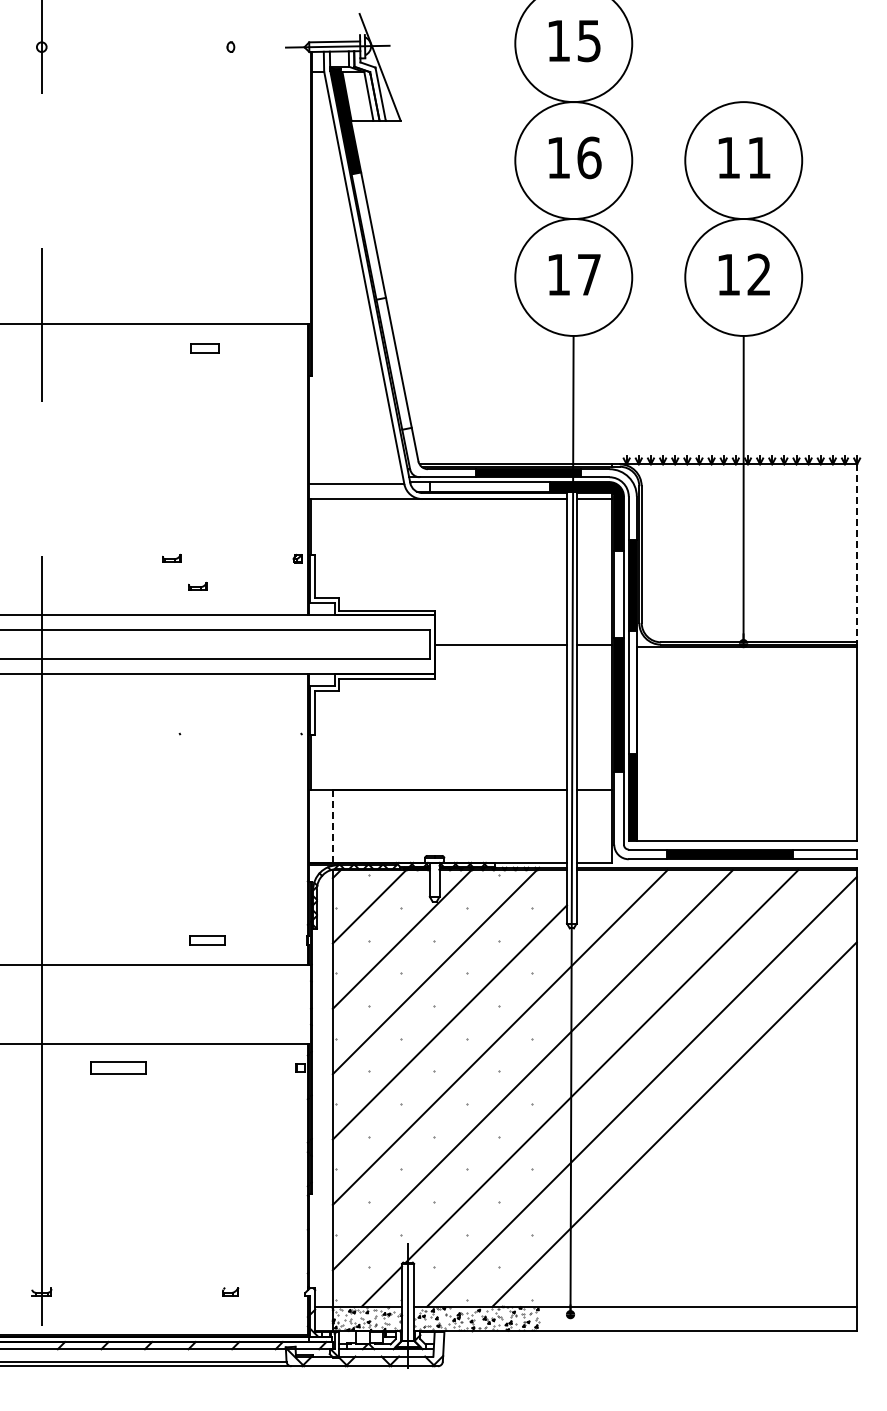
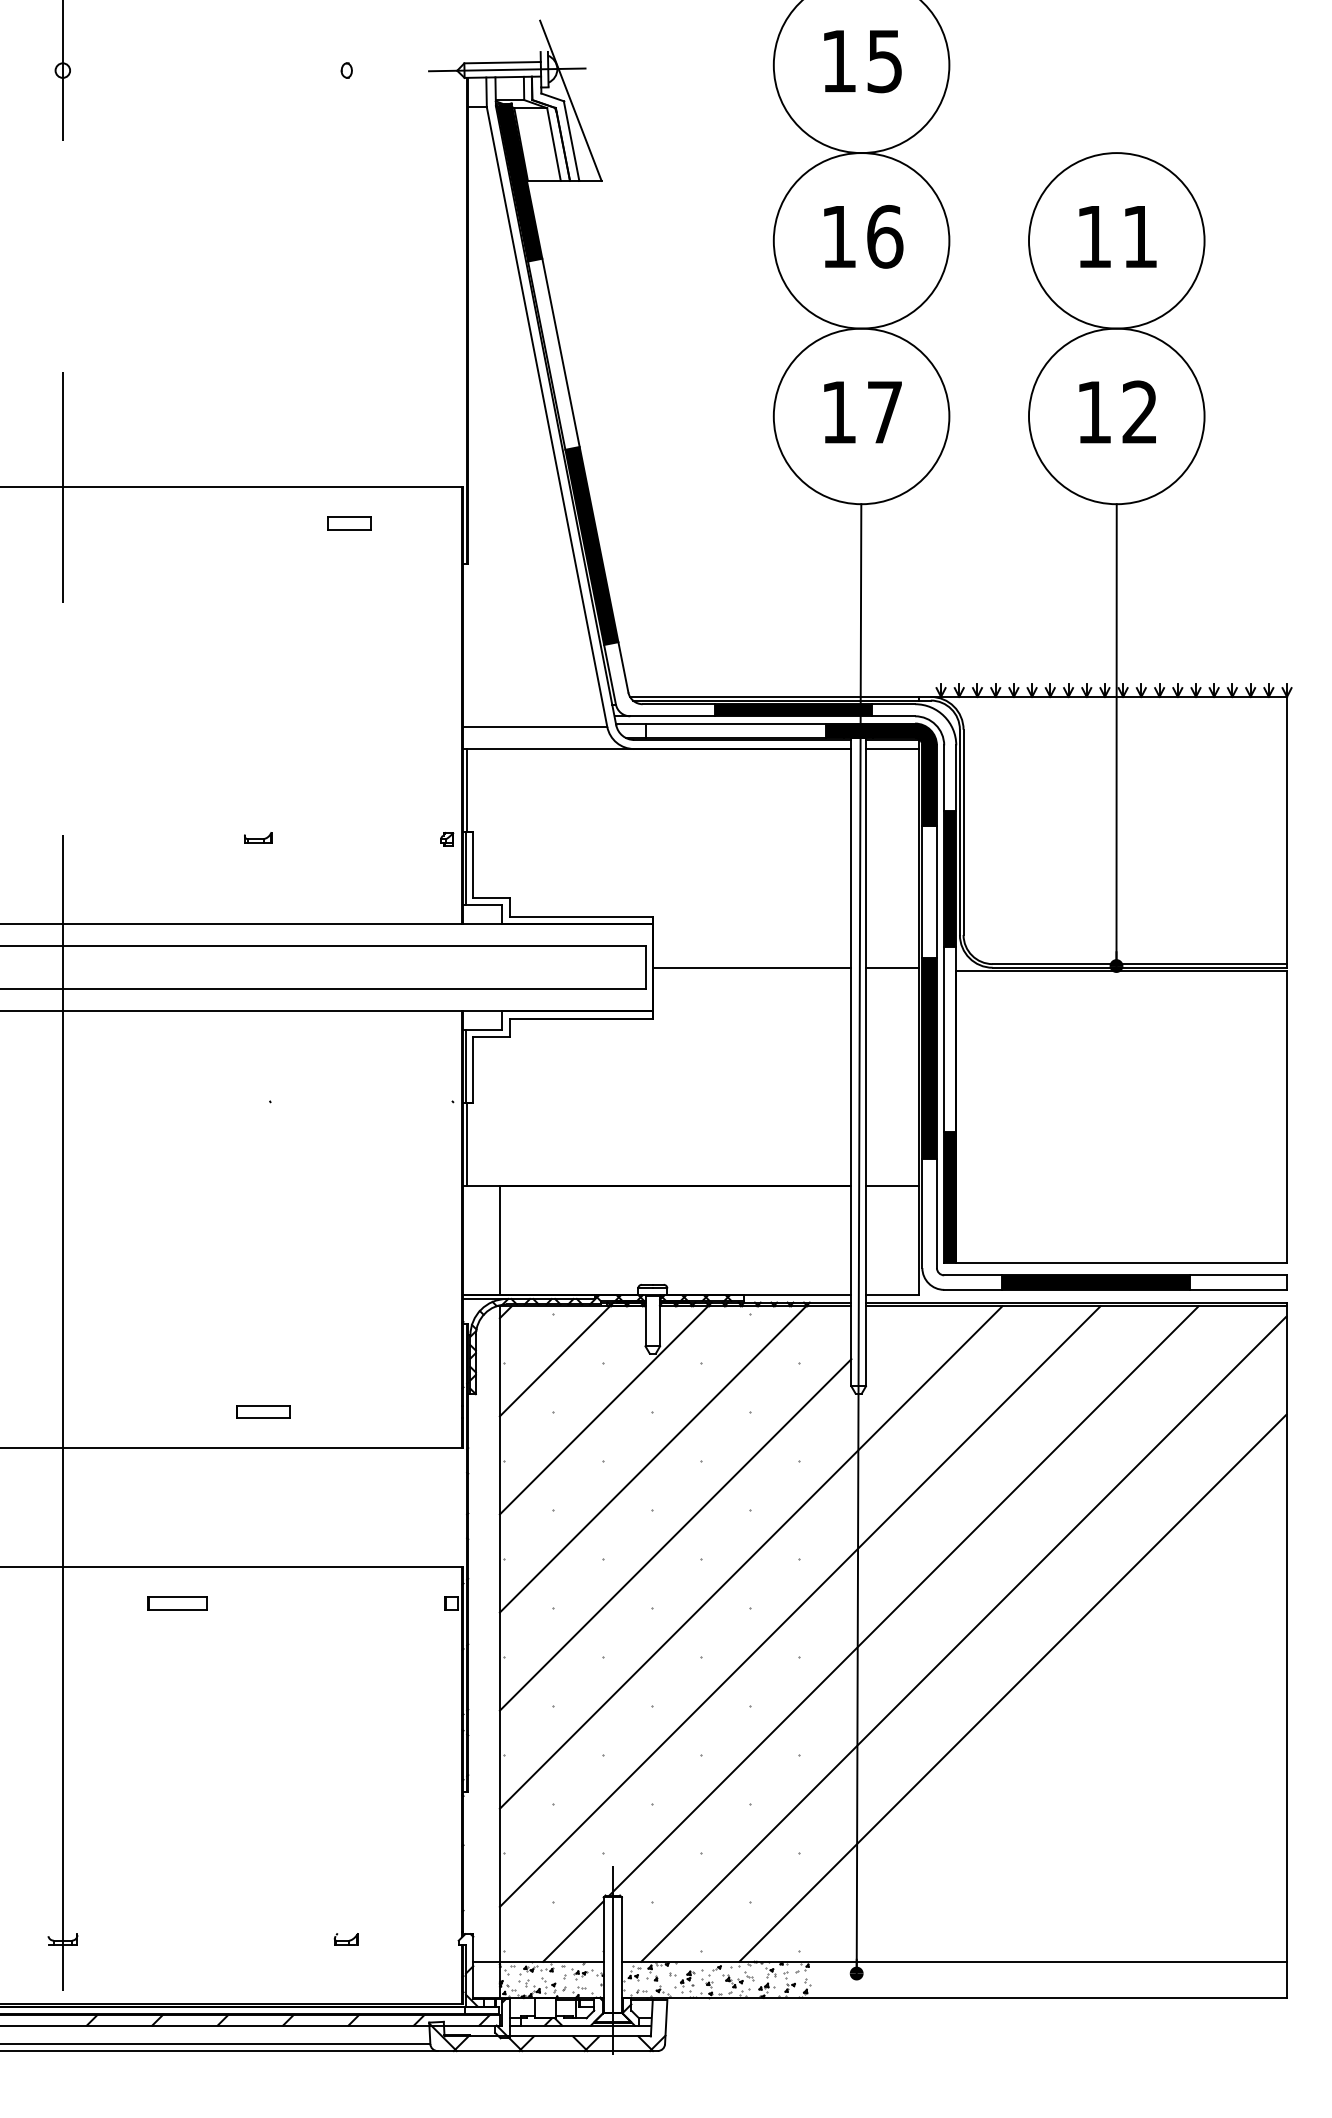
part: (204, 348) -> (349, 523), moved
fill: (393, 363) -> (590, 545), added
line: (856, 553) -> (1286, 830), dashed -> solid
part: (197, 586) -> (296, 880), removed
line: (332, 826) -> (499, 1240), dashed -> solid
part: (207, 940) -> (263, 1411), moved
part: (118, 1067) -> (178, 1602), size x0.71

